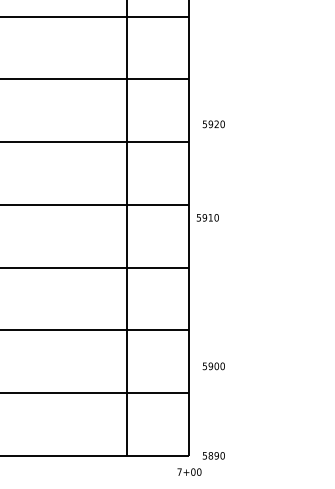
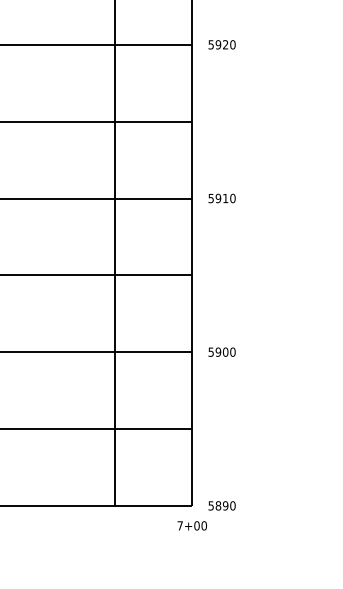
text: (213, 124) -> (221, 45), moved
text: (207, 217) -> (221, 198), moved
text: (213, 366) -> (221, 352), moved

